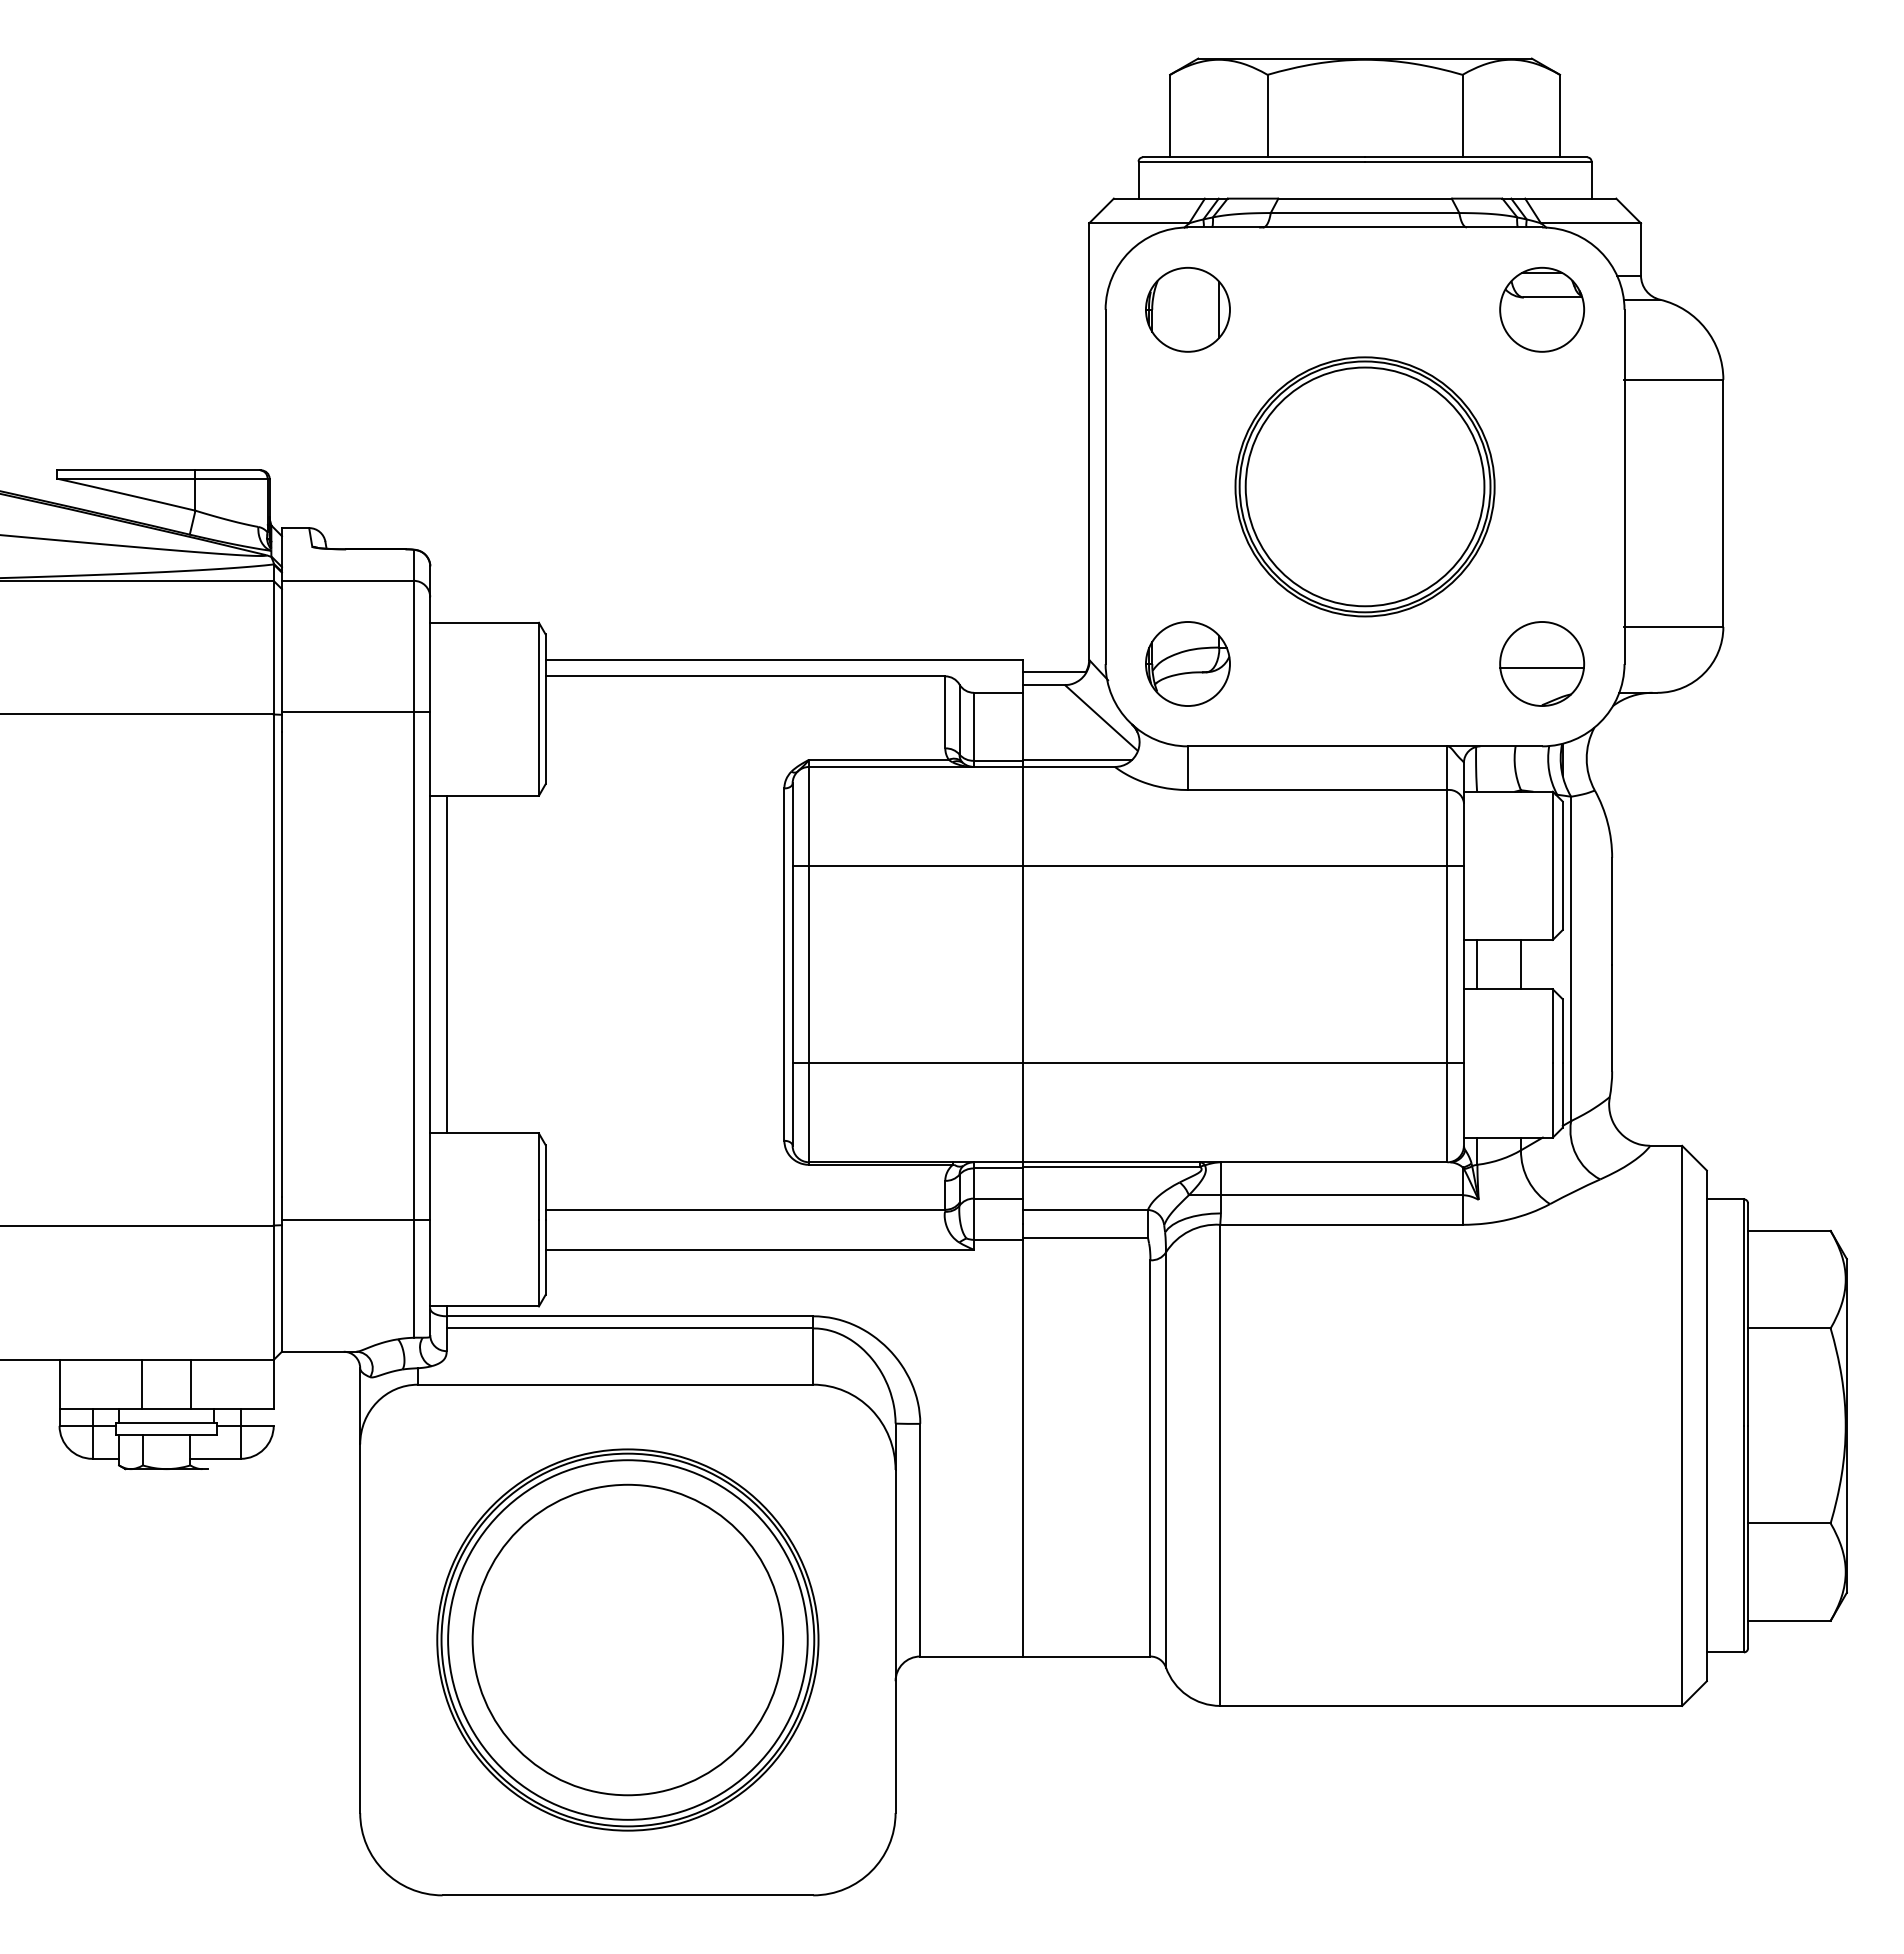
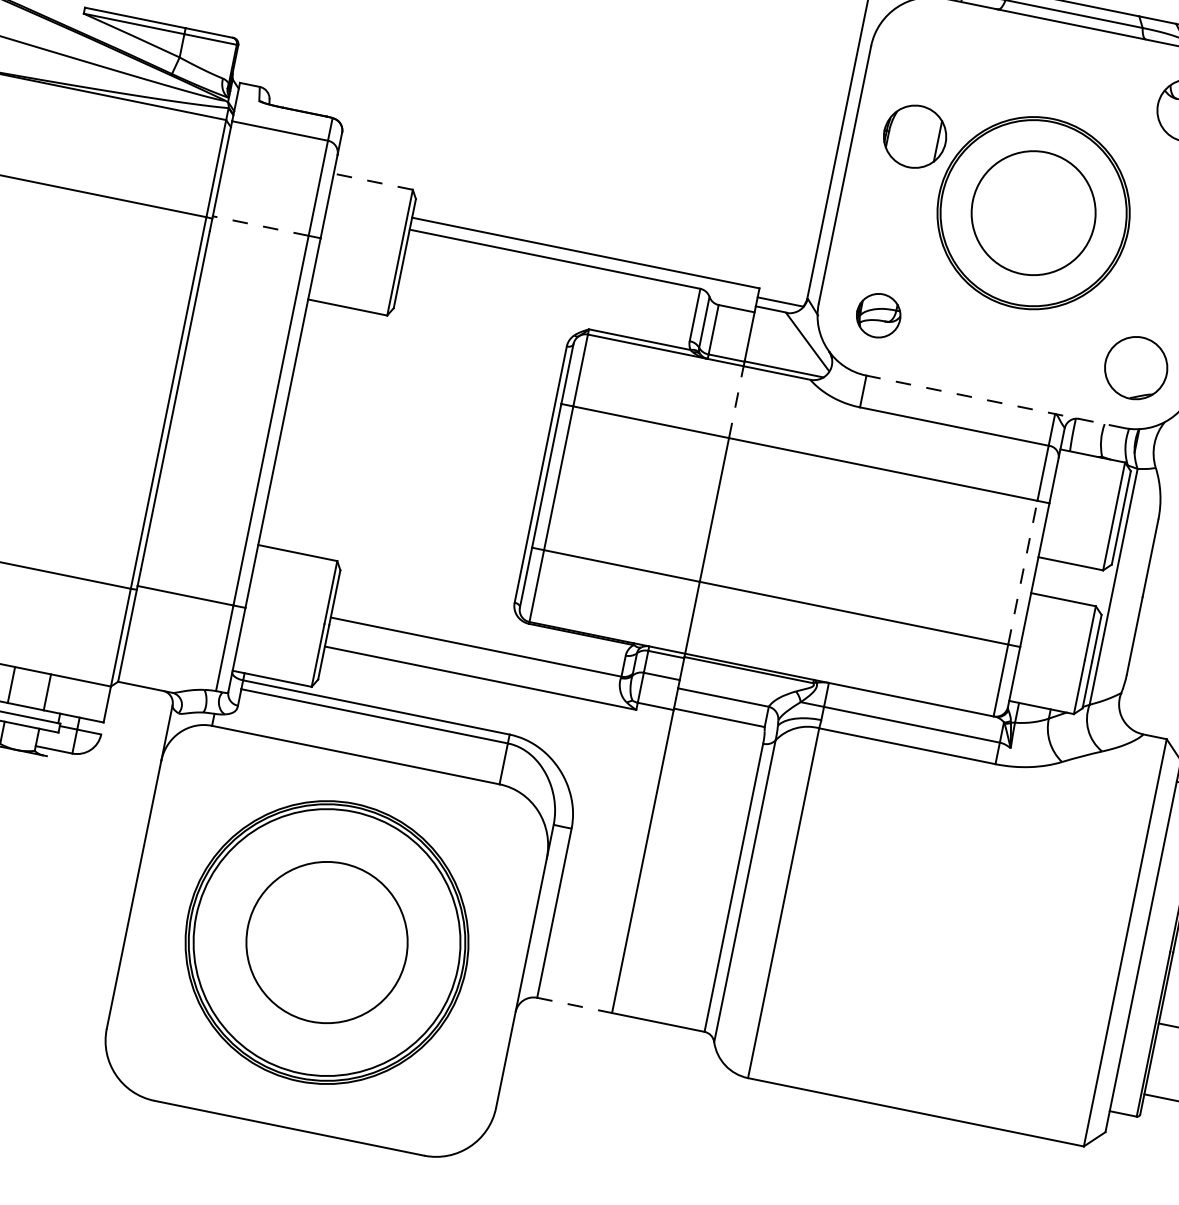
part: (1187, 309) -> (914, 136), moved
circle: (1364, 486) -> (1033, 212), size x0.7
line: (484, 622) -> (373, 181), solid -> dashed
part: (1187, 663) -> (878, 315), size x0.7
line: (1541, 668) -> (1135, 371), removed
line: (347, 711) -> (260, 225), solid -> dashed
line: (1364, 746) -> (994, 401), solid -> dashed
line: (1023, 815) -> (736, 401), solid -> dashed
line: (446, 964) -> (295, 424), removed
line: (1447, 964) -> (1022, 572), solid -> dashed
line: (1477, 964) -> (1044, 577), removed
line: (1520, 964) -> (1075, 583), removed
circle: (627, 1639) -> (326, 942), size x0.7
line: (972, 1656) -> (575, 1005), solid -> dashed

